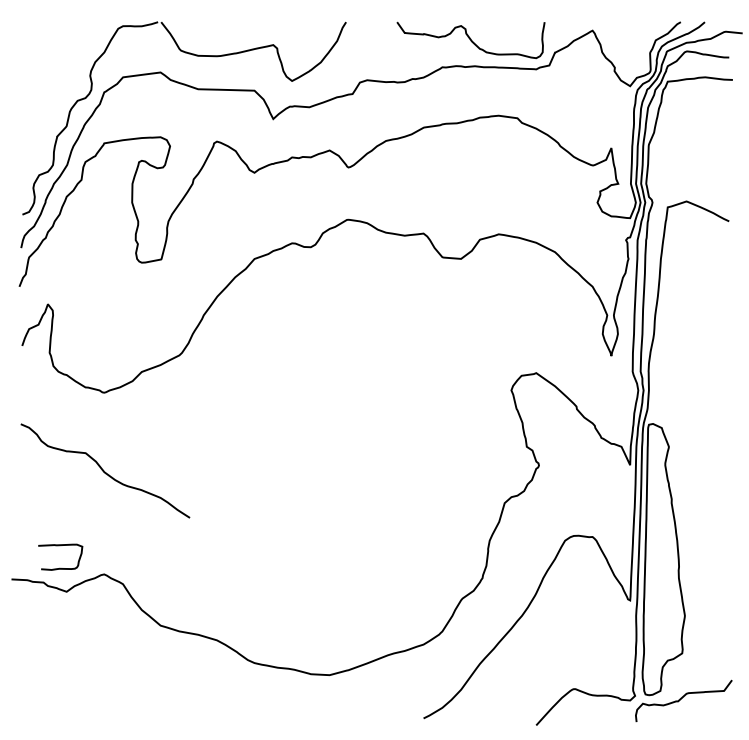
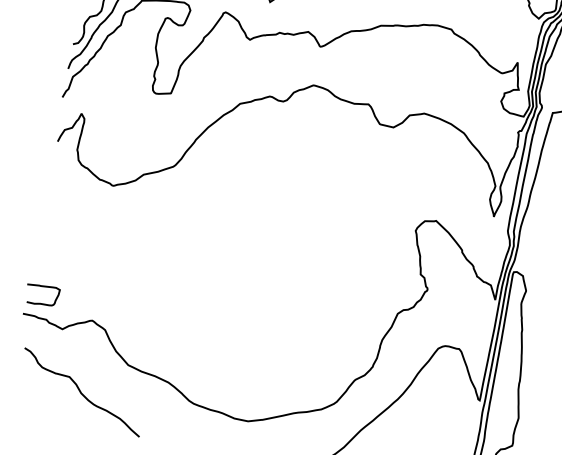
curve: (104, 470) -> (81, 392), moved
curve: (60, 546) -> (43, 287), moved

